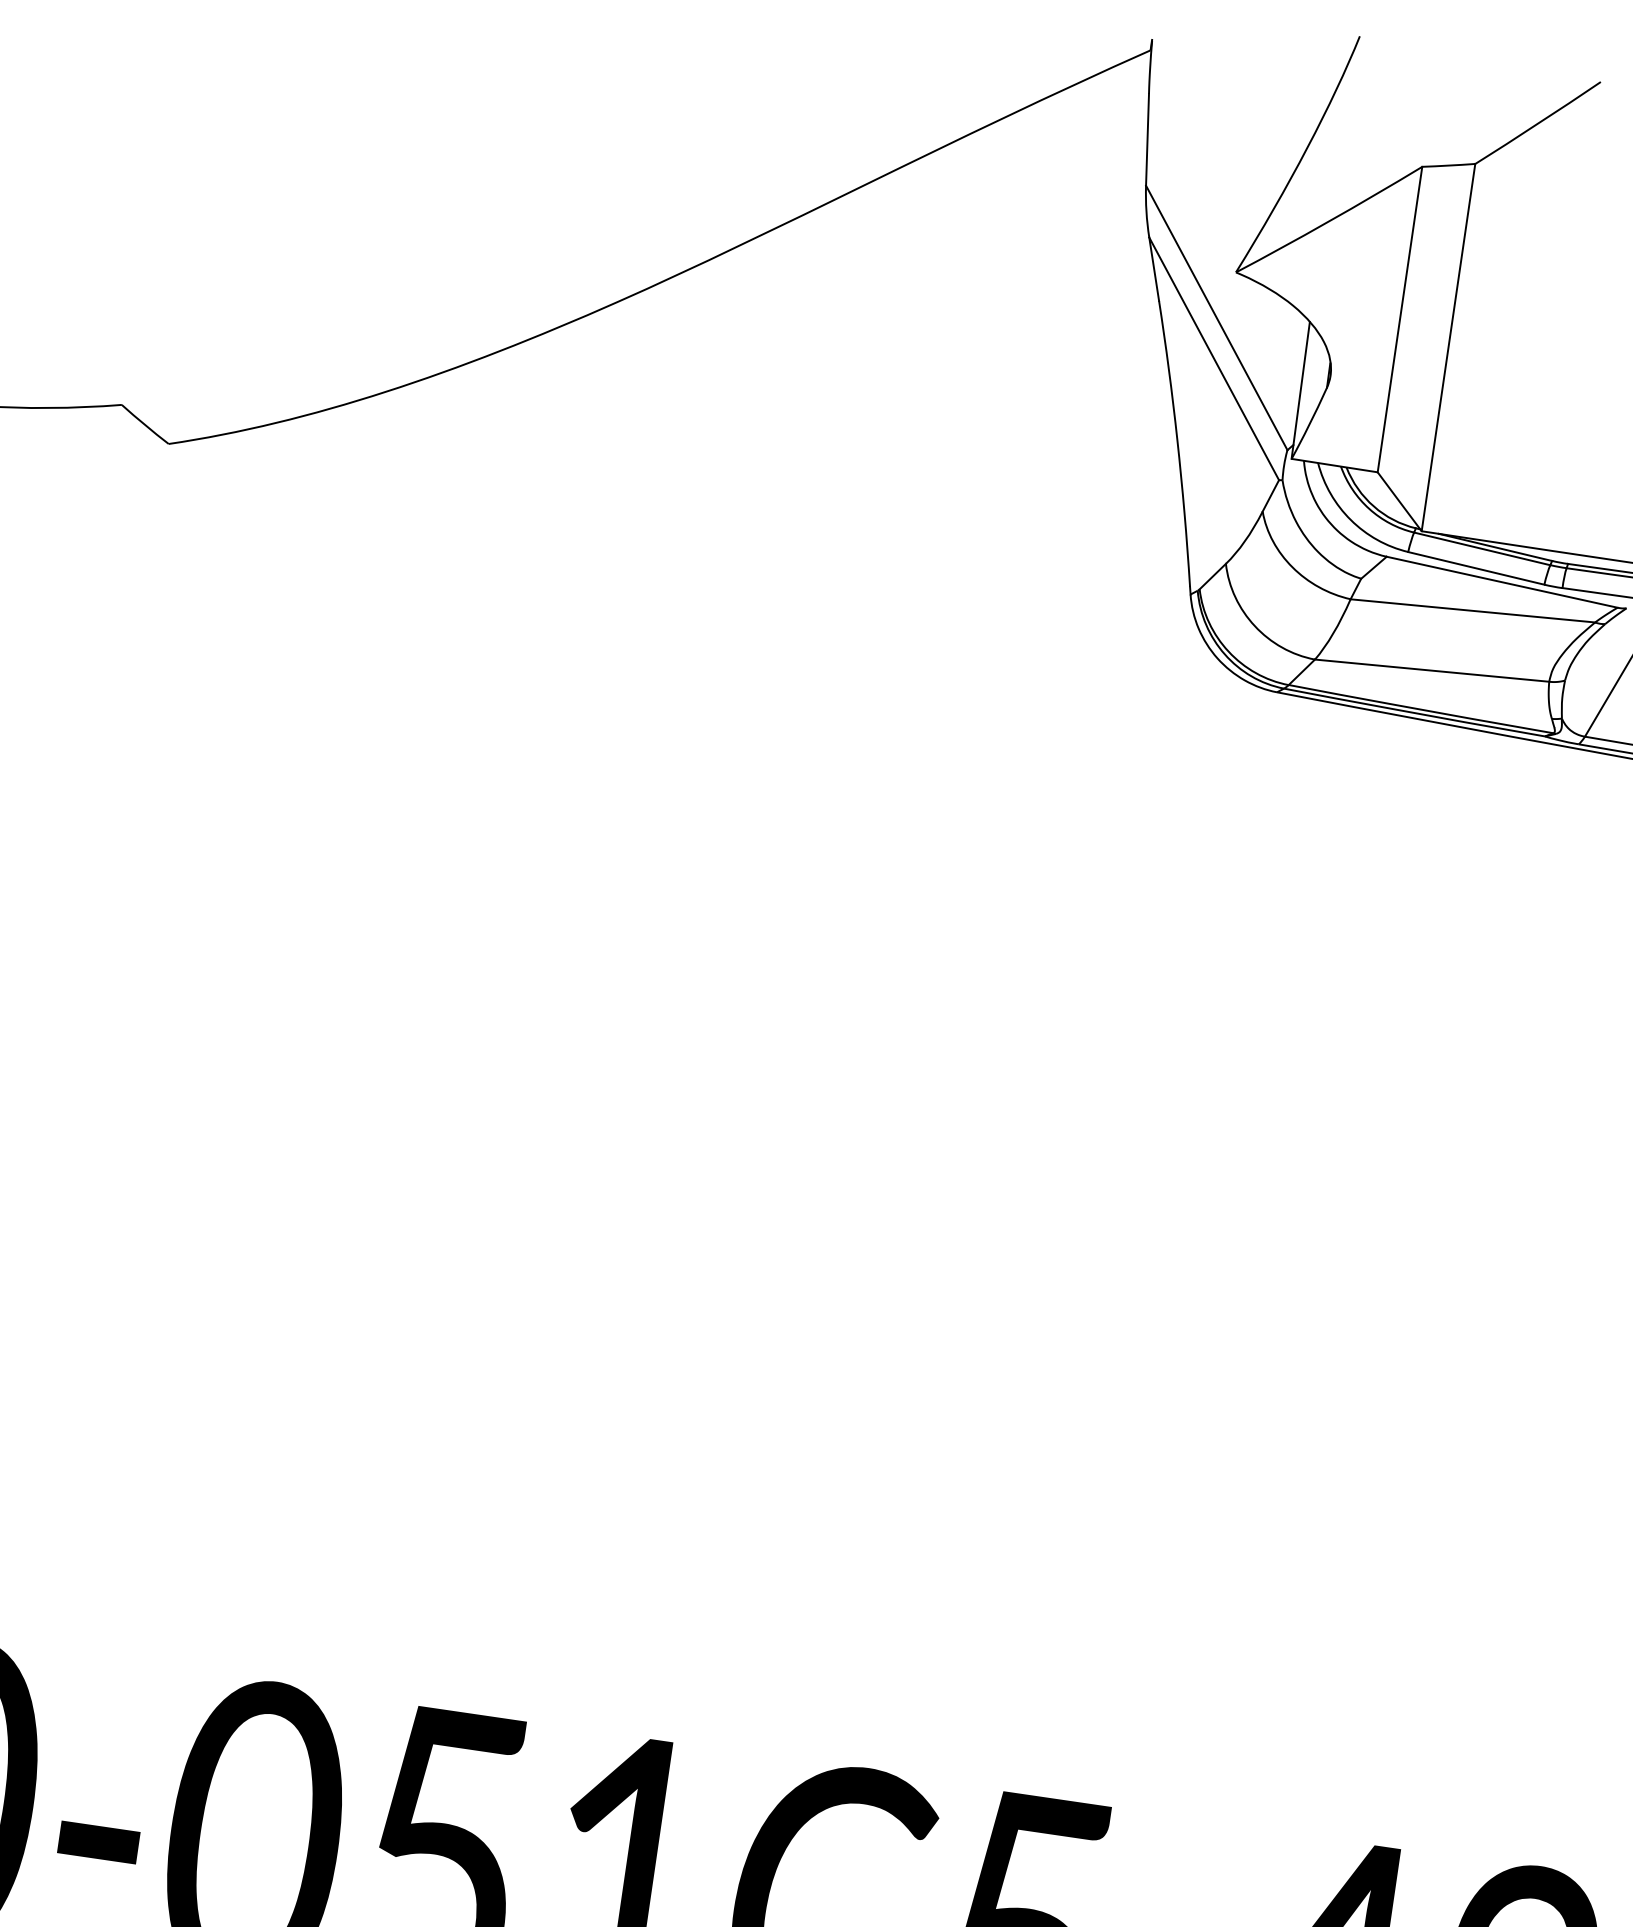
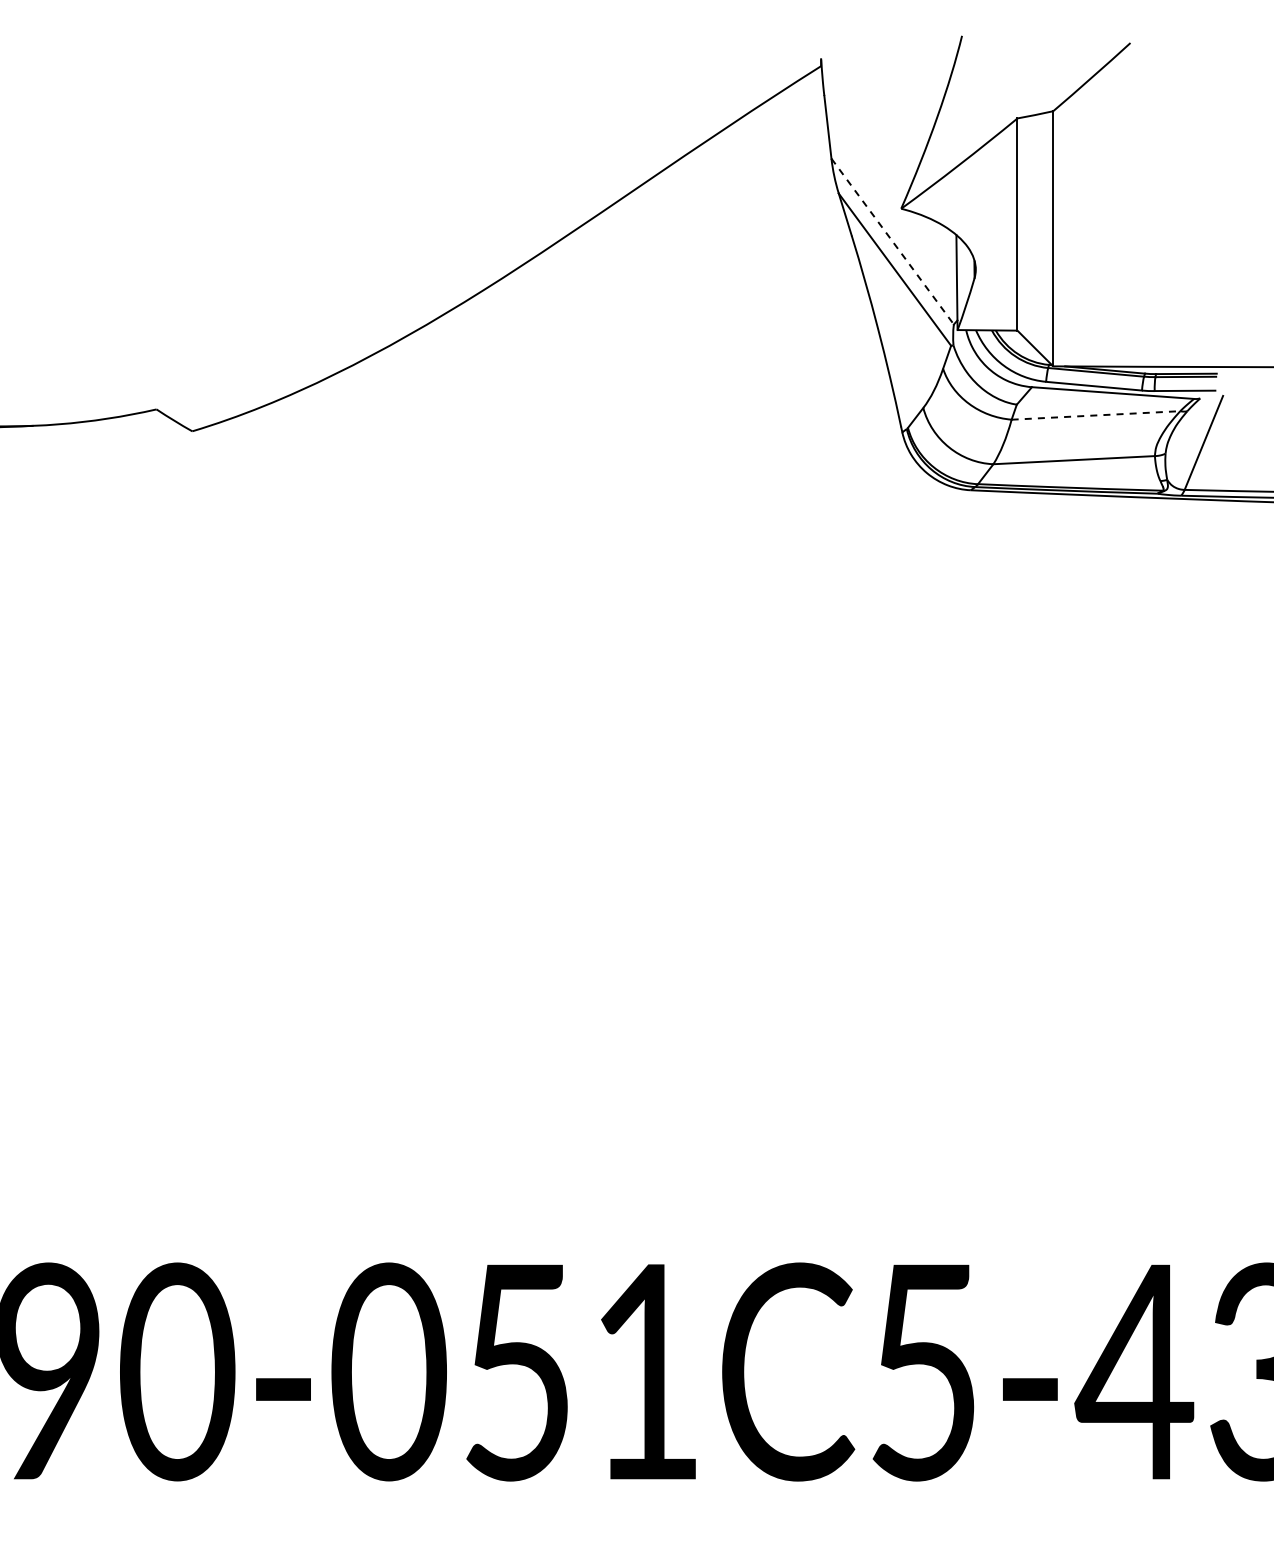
line: (1216, 319) -> (892, 242), solid -> dashed
line: (1473, 611) -> (1096, 415), solid -> dashed

